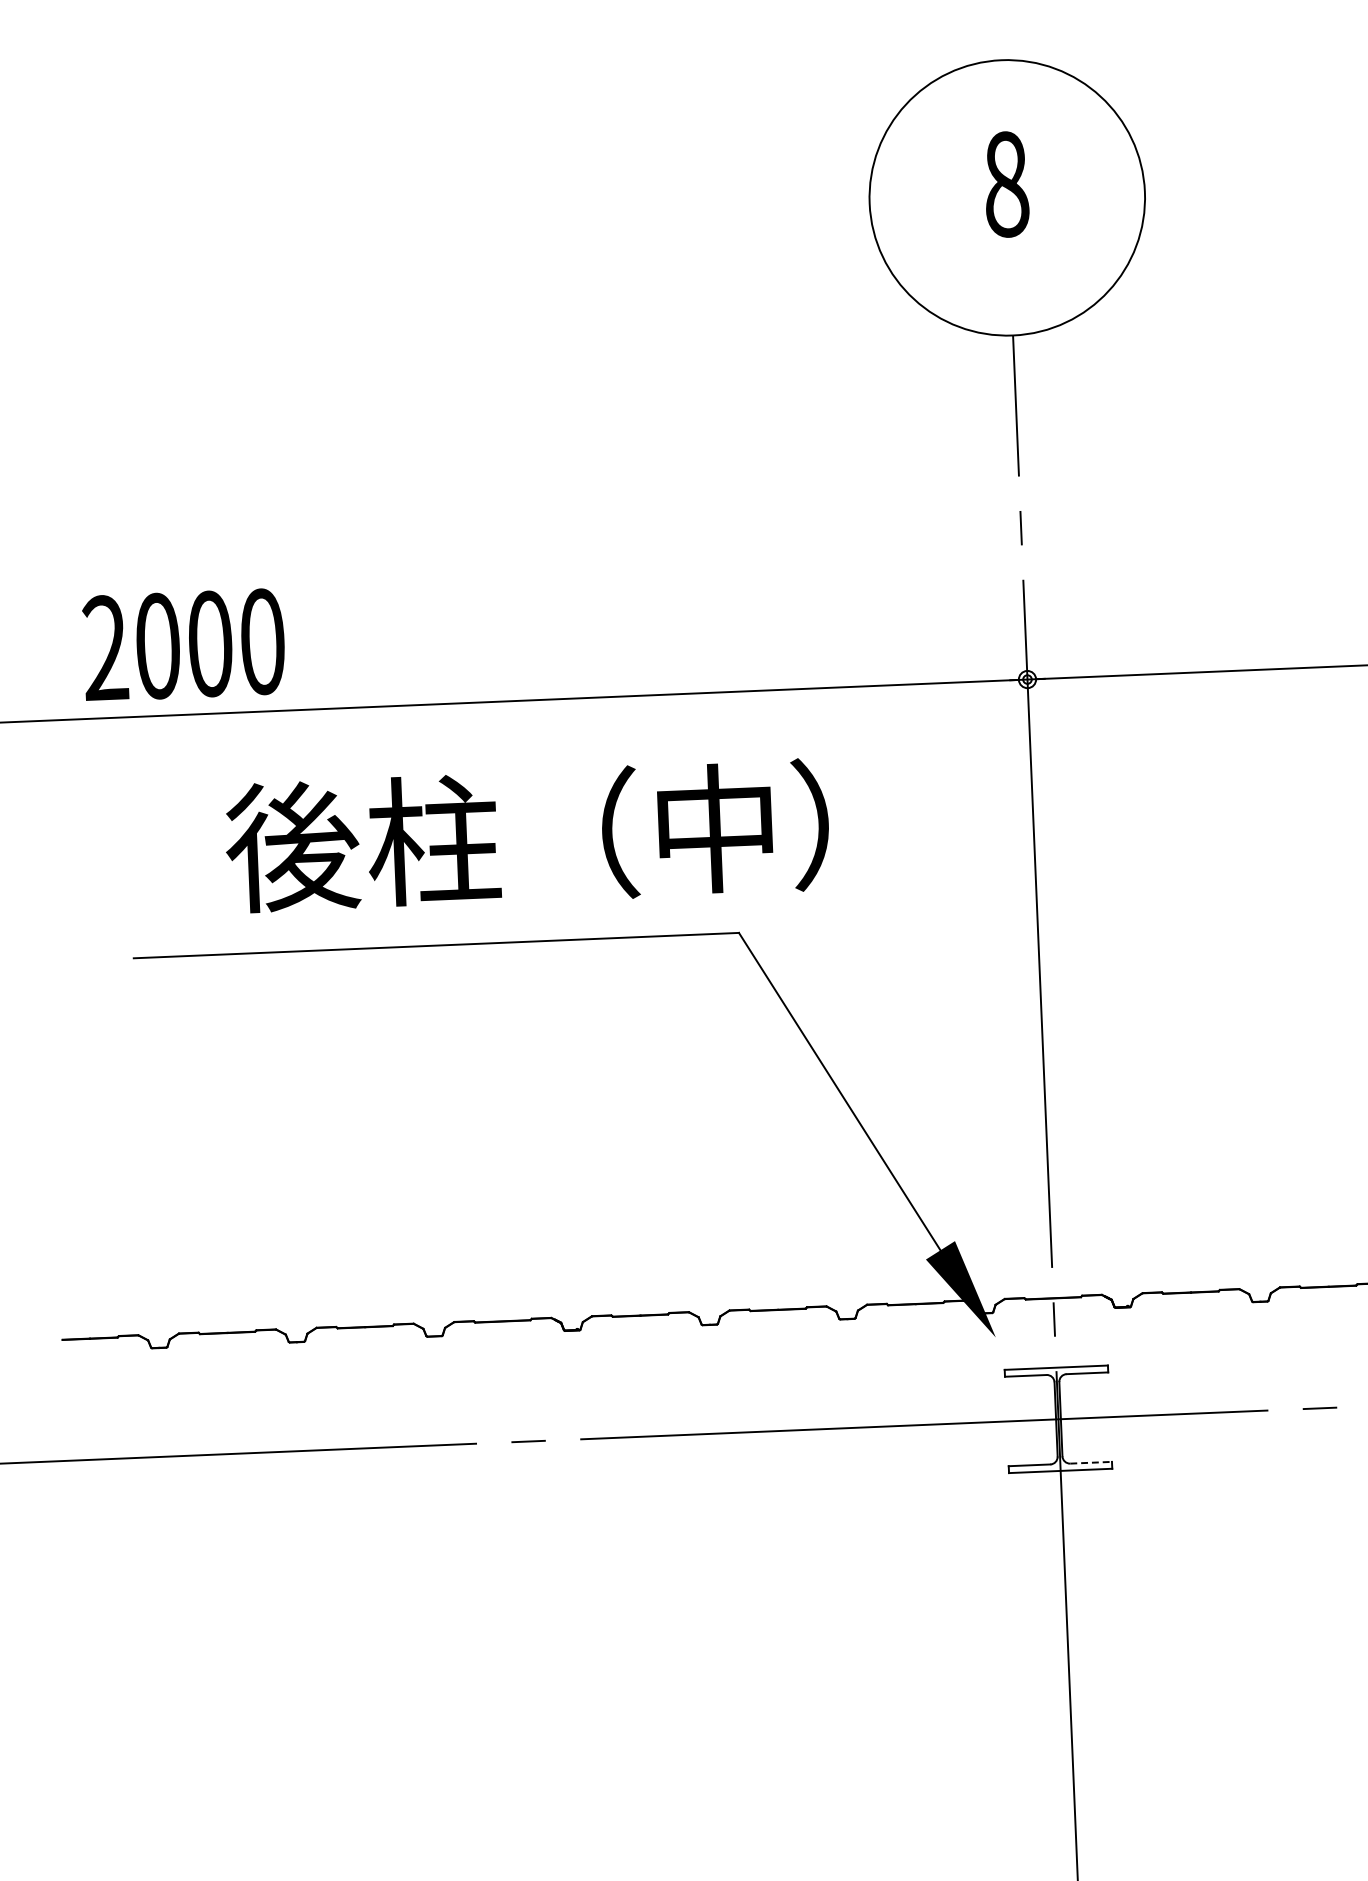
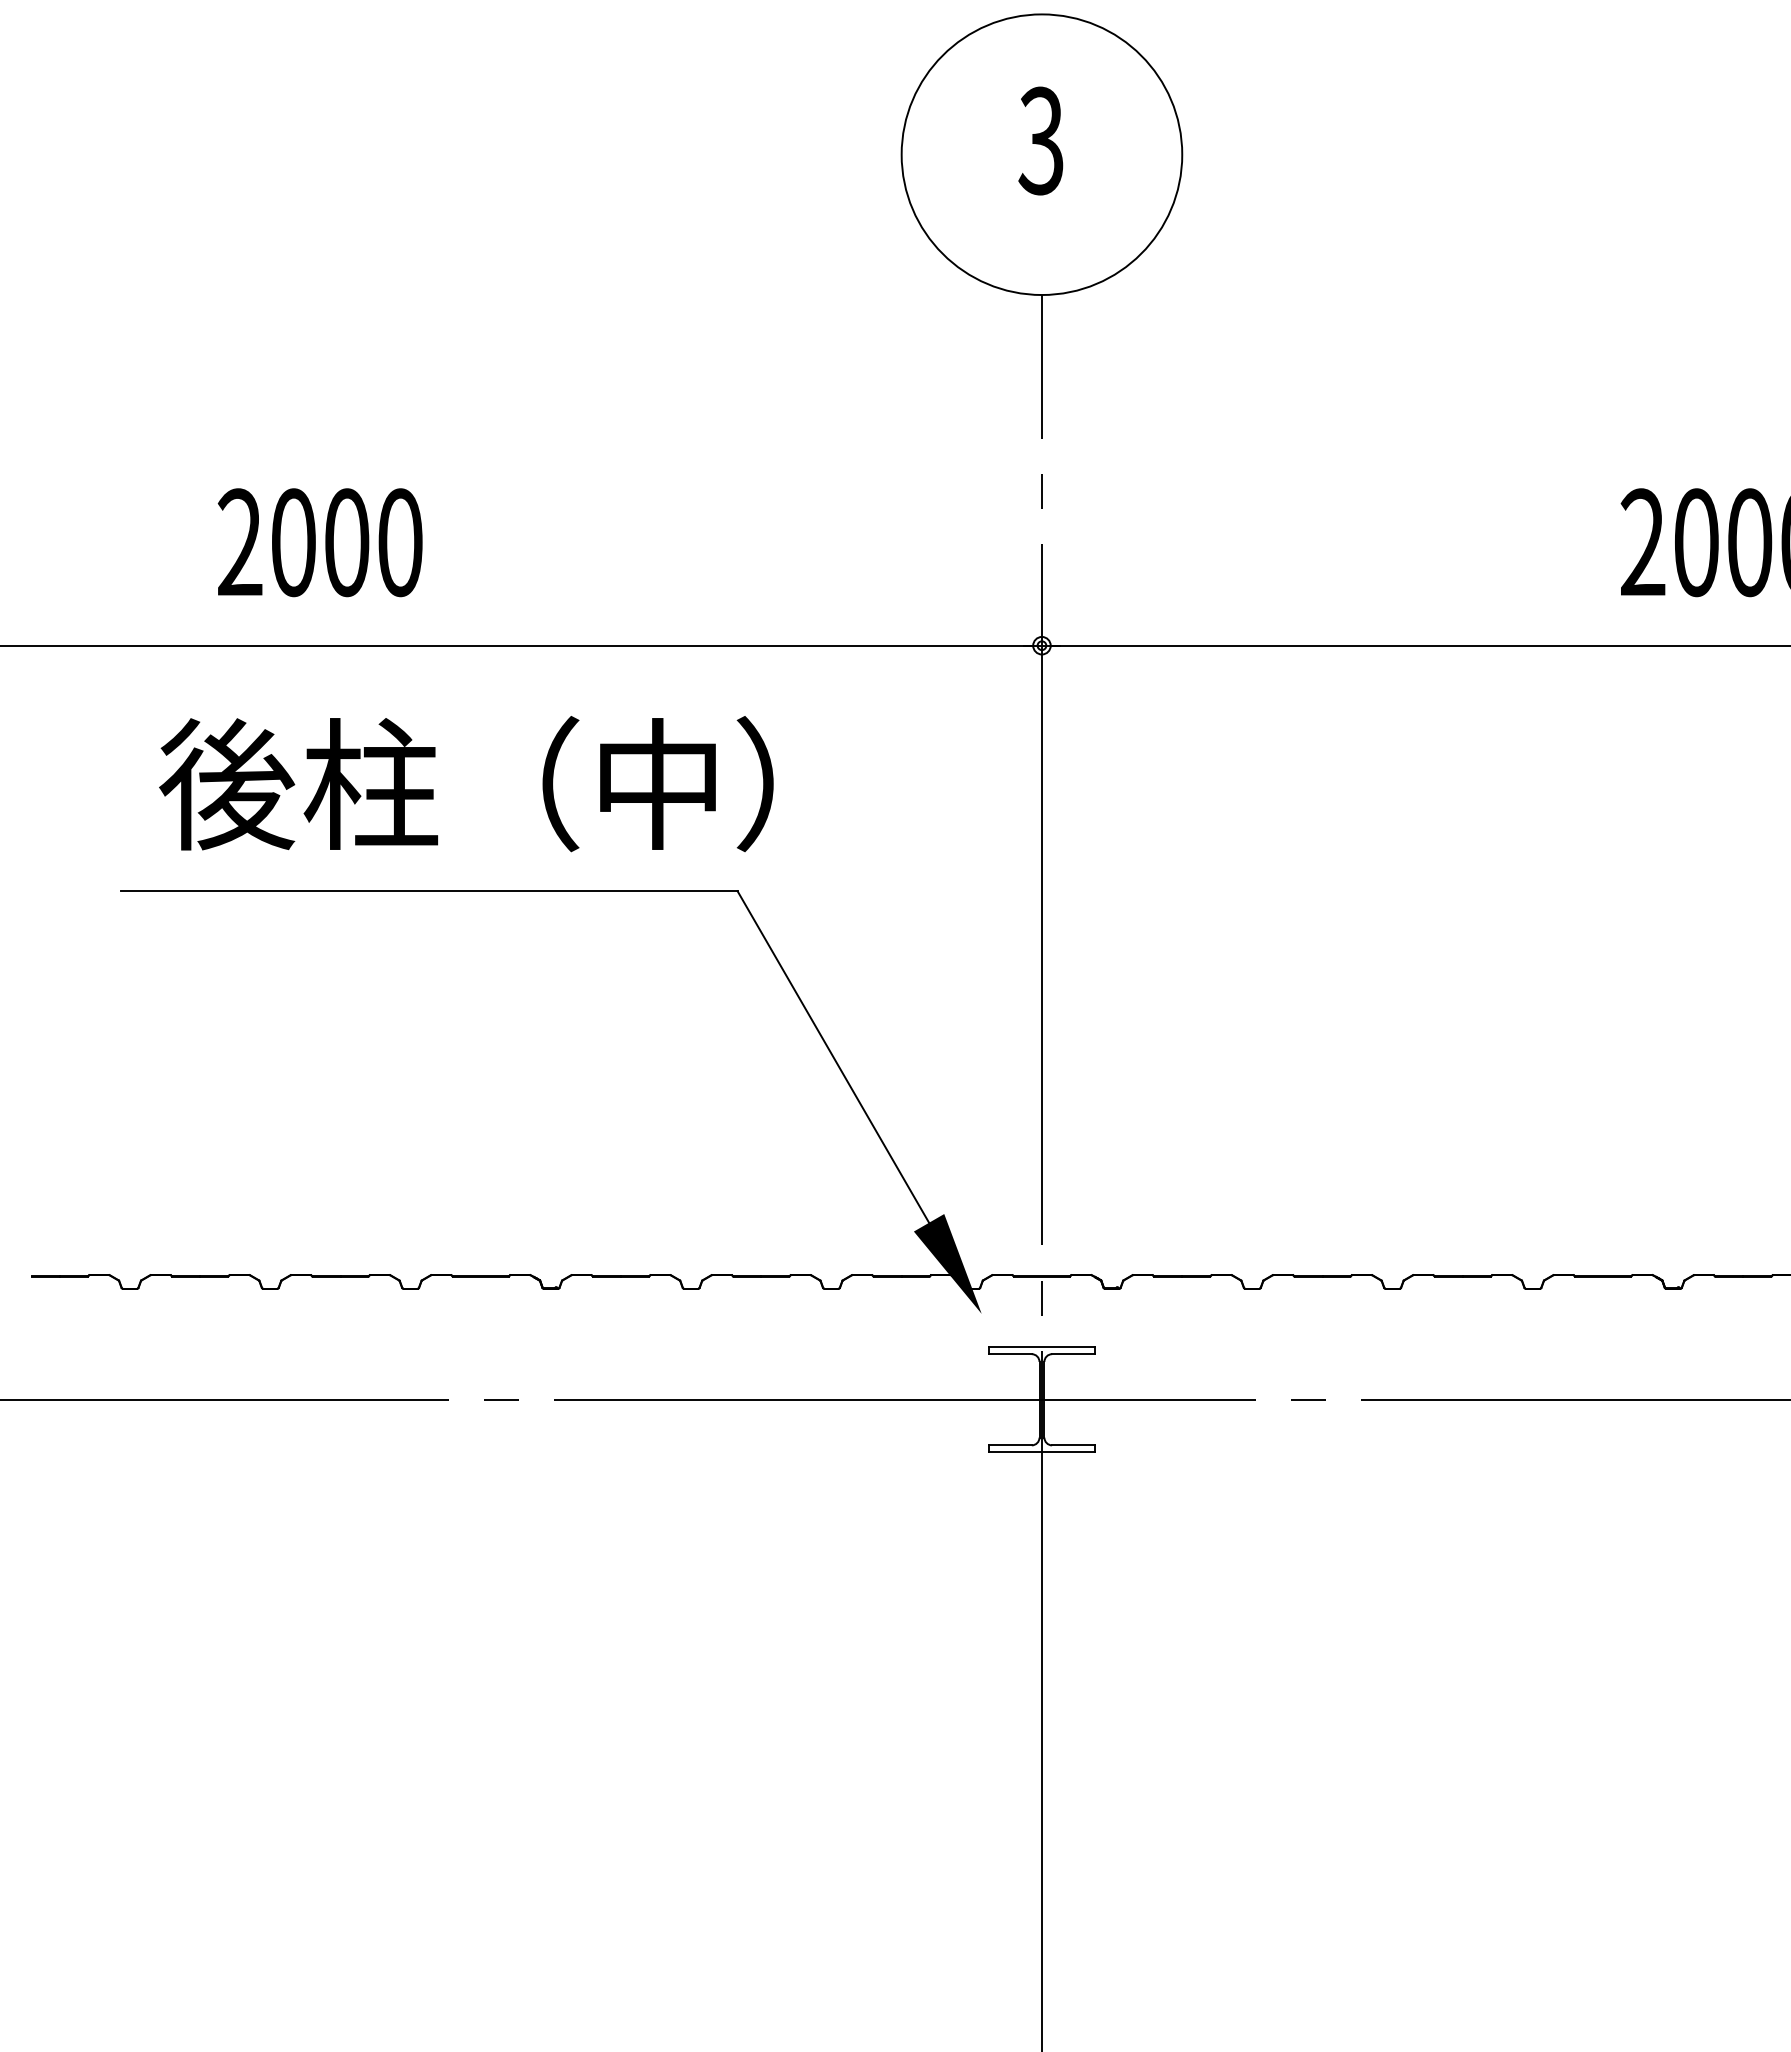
text: (1006, 183) -> (1041, 140), 8 -> 3
text: (183, 644) -> (319, 542), moved
text: (527, 836) -> (466, 784), moved
line: (1091, 1462) -> (1073, 1445), dashed -> solid

